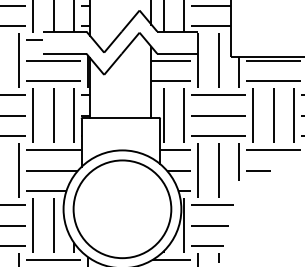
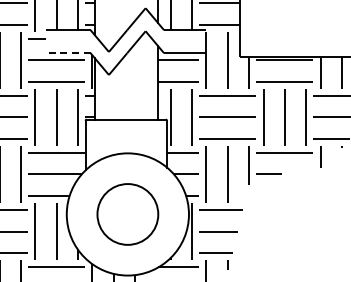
line: (65, 54) -> (68, 53), solid -> dashed
circle: (122, 209) -> (127, 214), size x0.6

